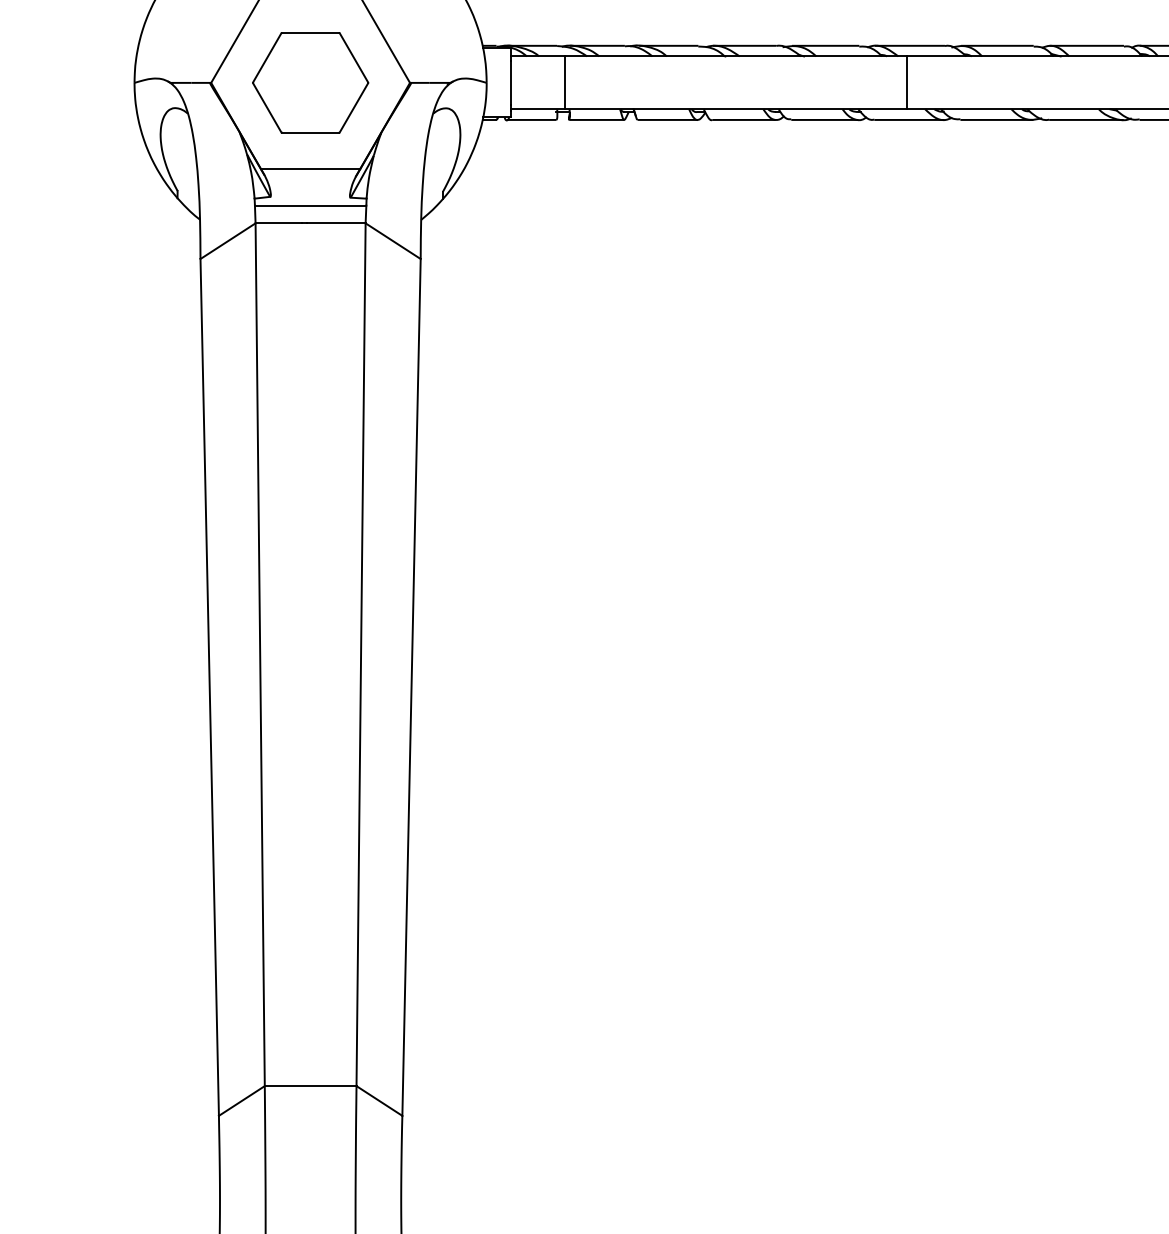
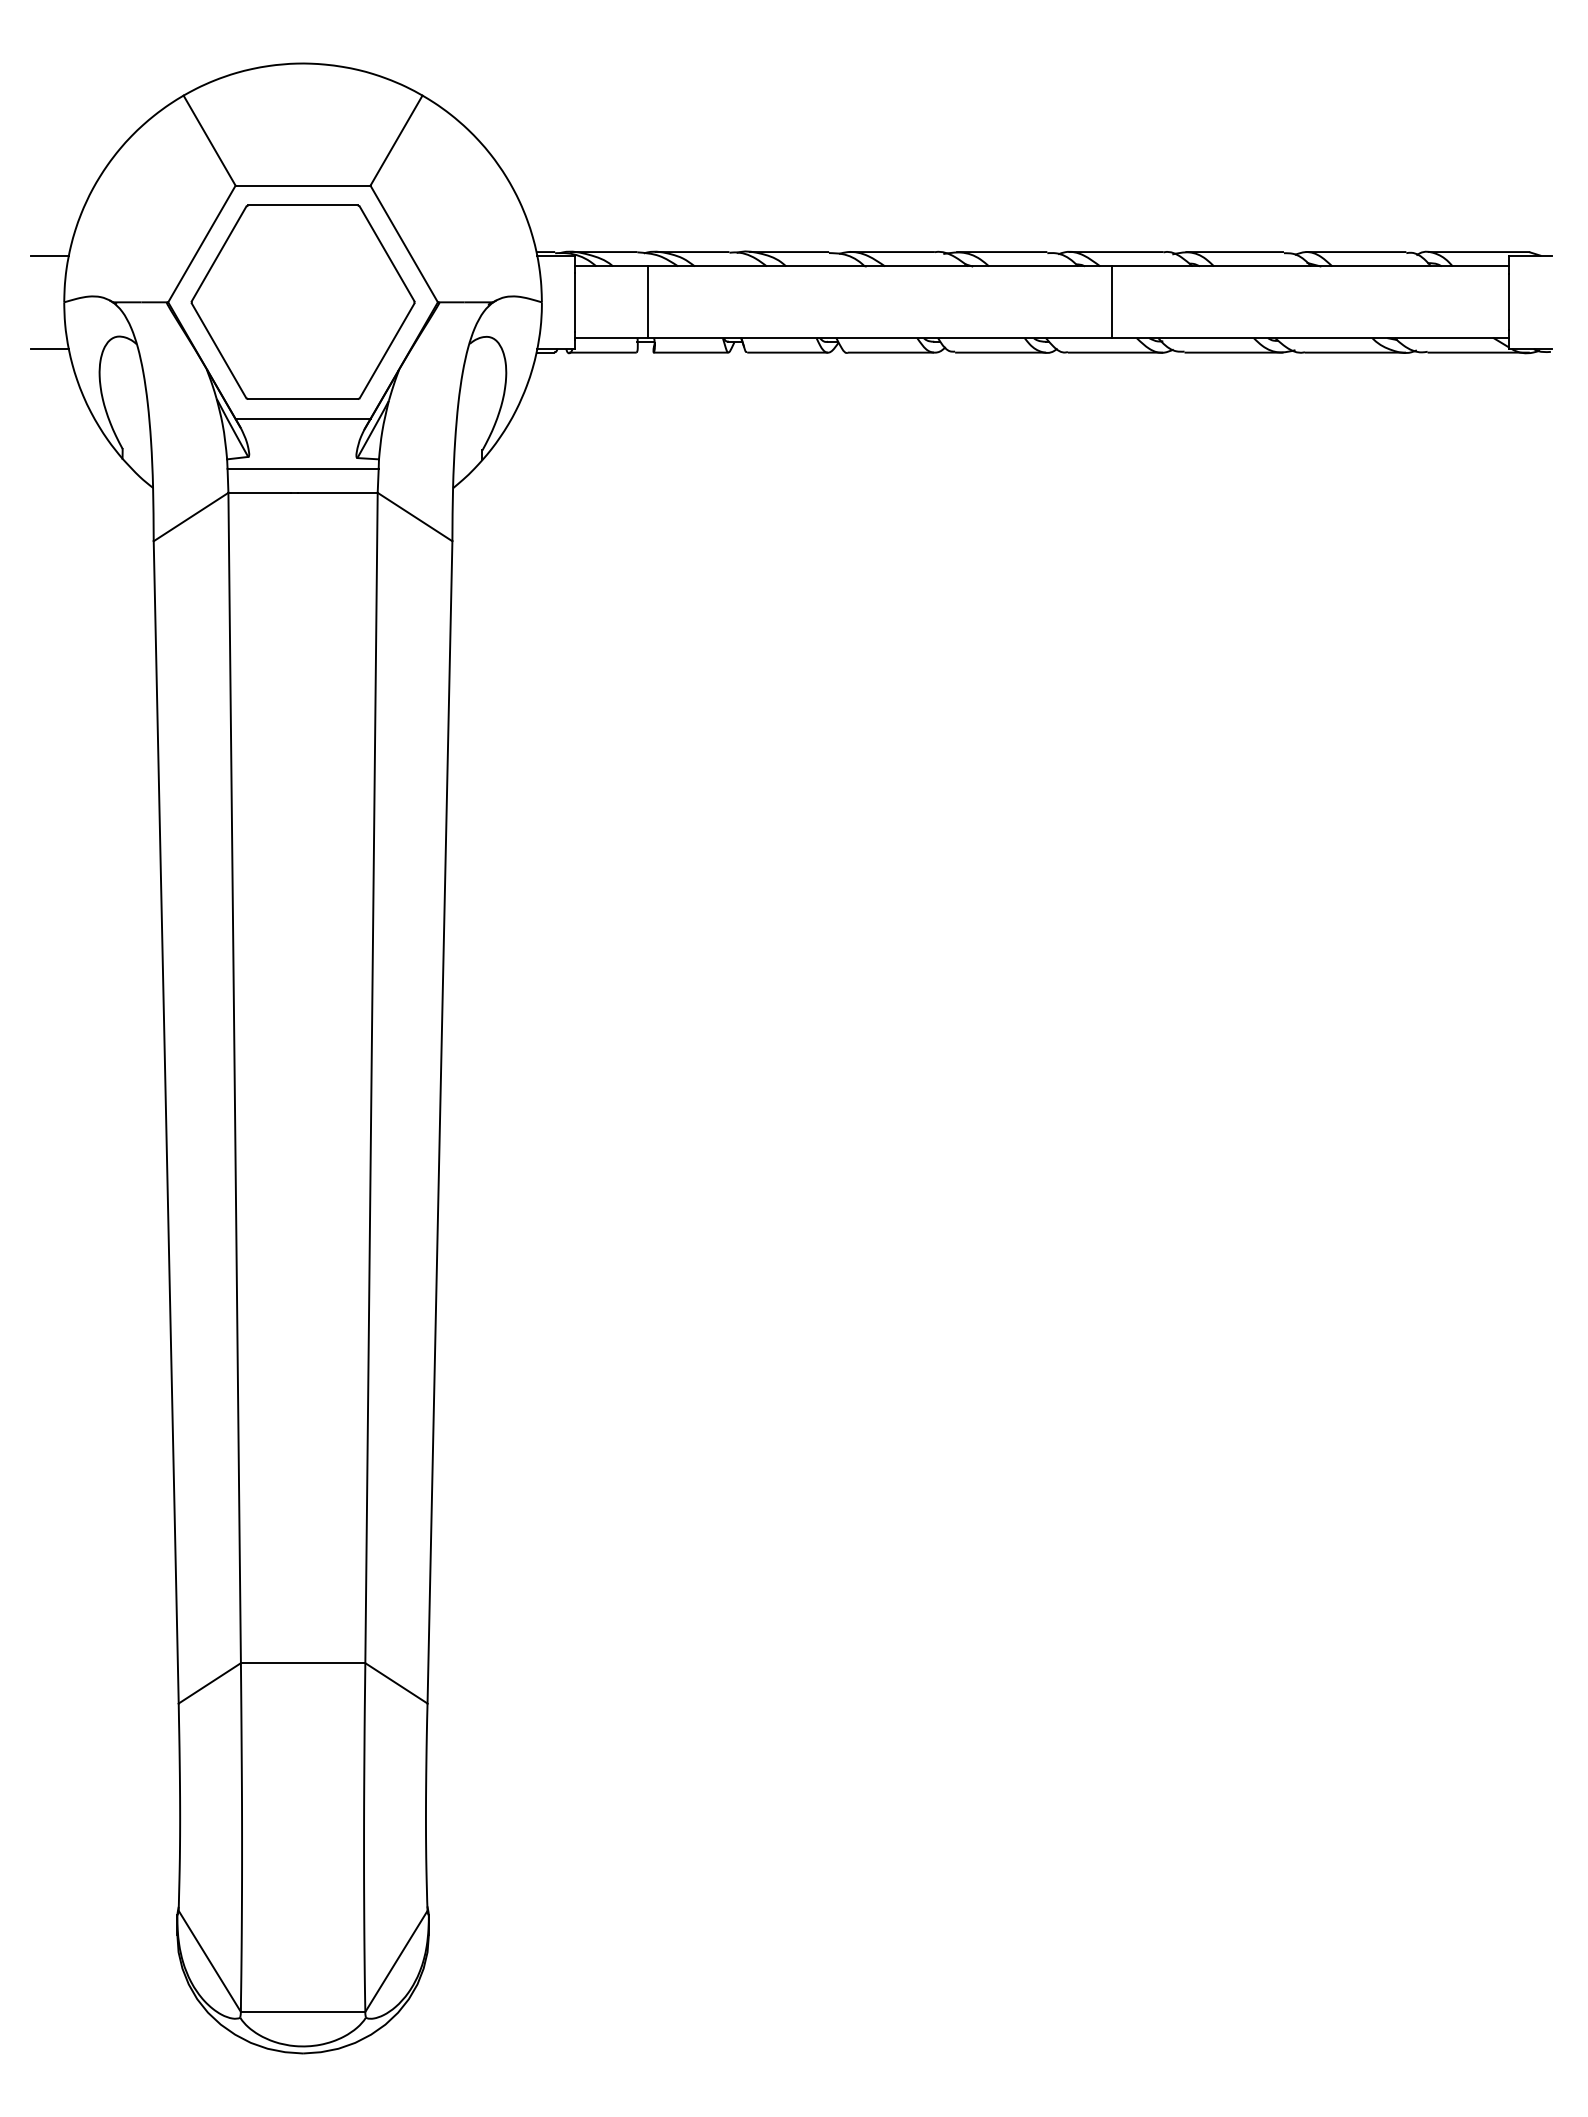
line: (123, 48) -> (49, 255), added
part: (310, 82) -> (302, 301), size x1.43
line: (123, 117) -> (49, 349), added

